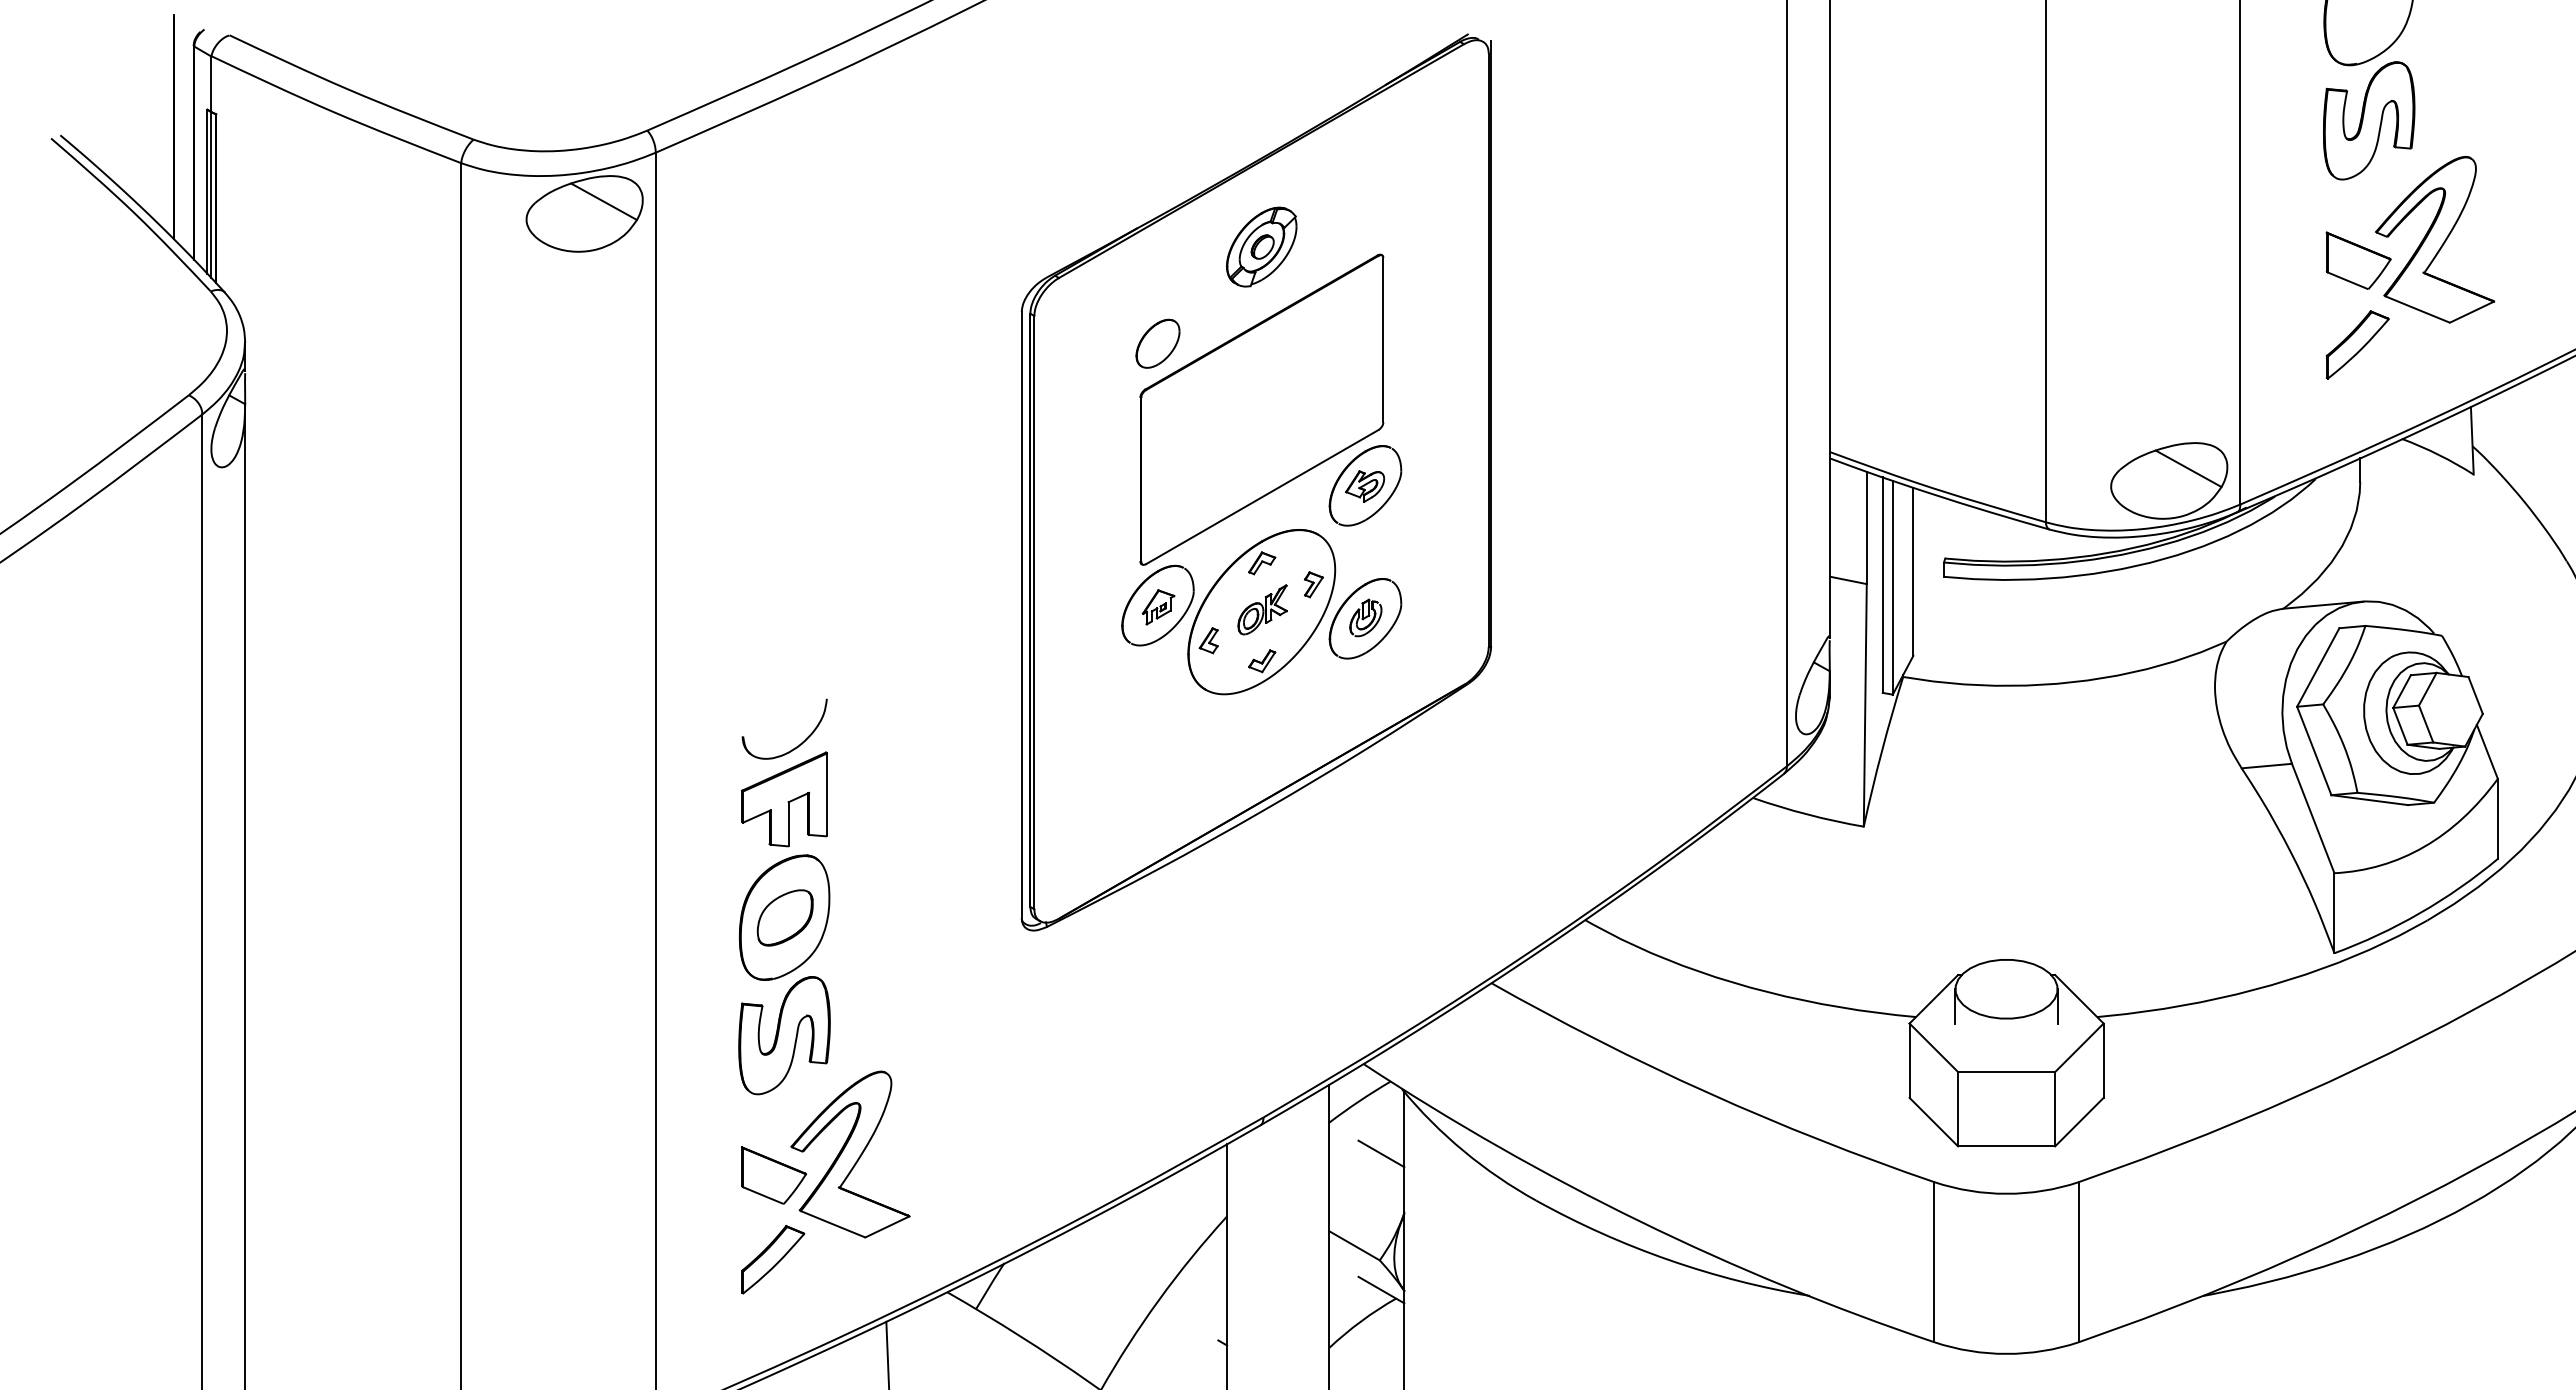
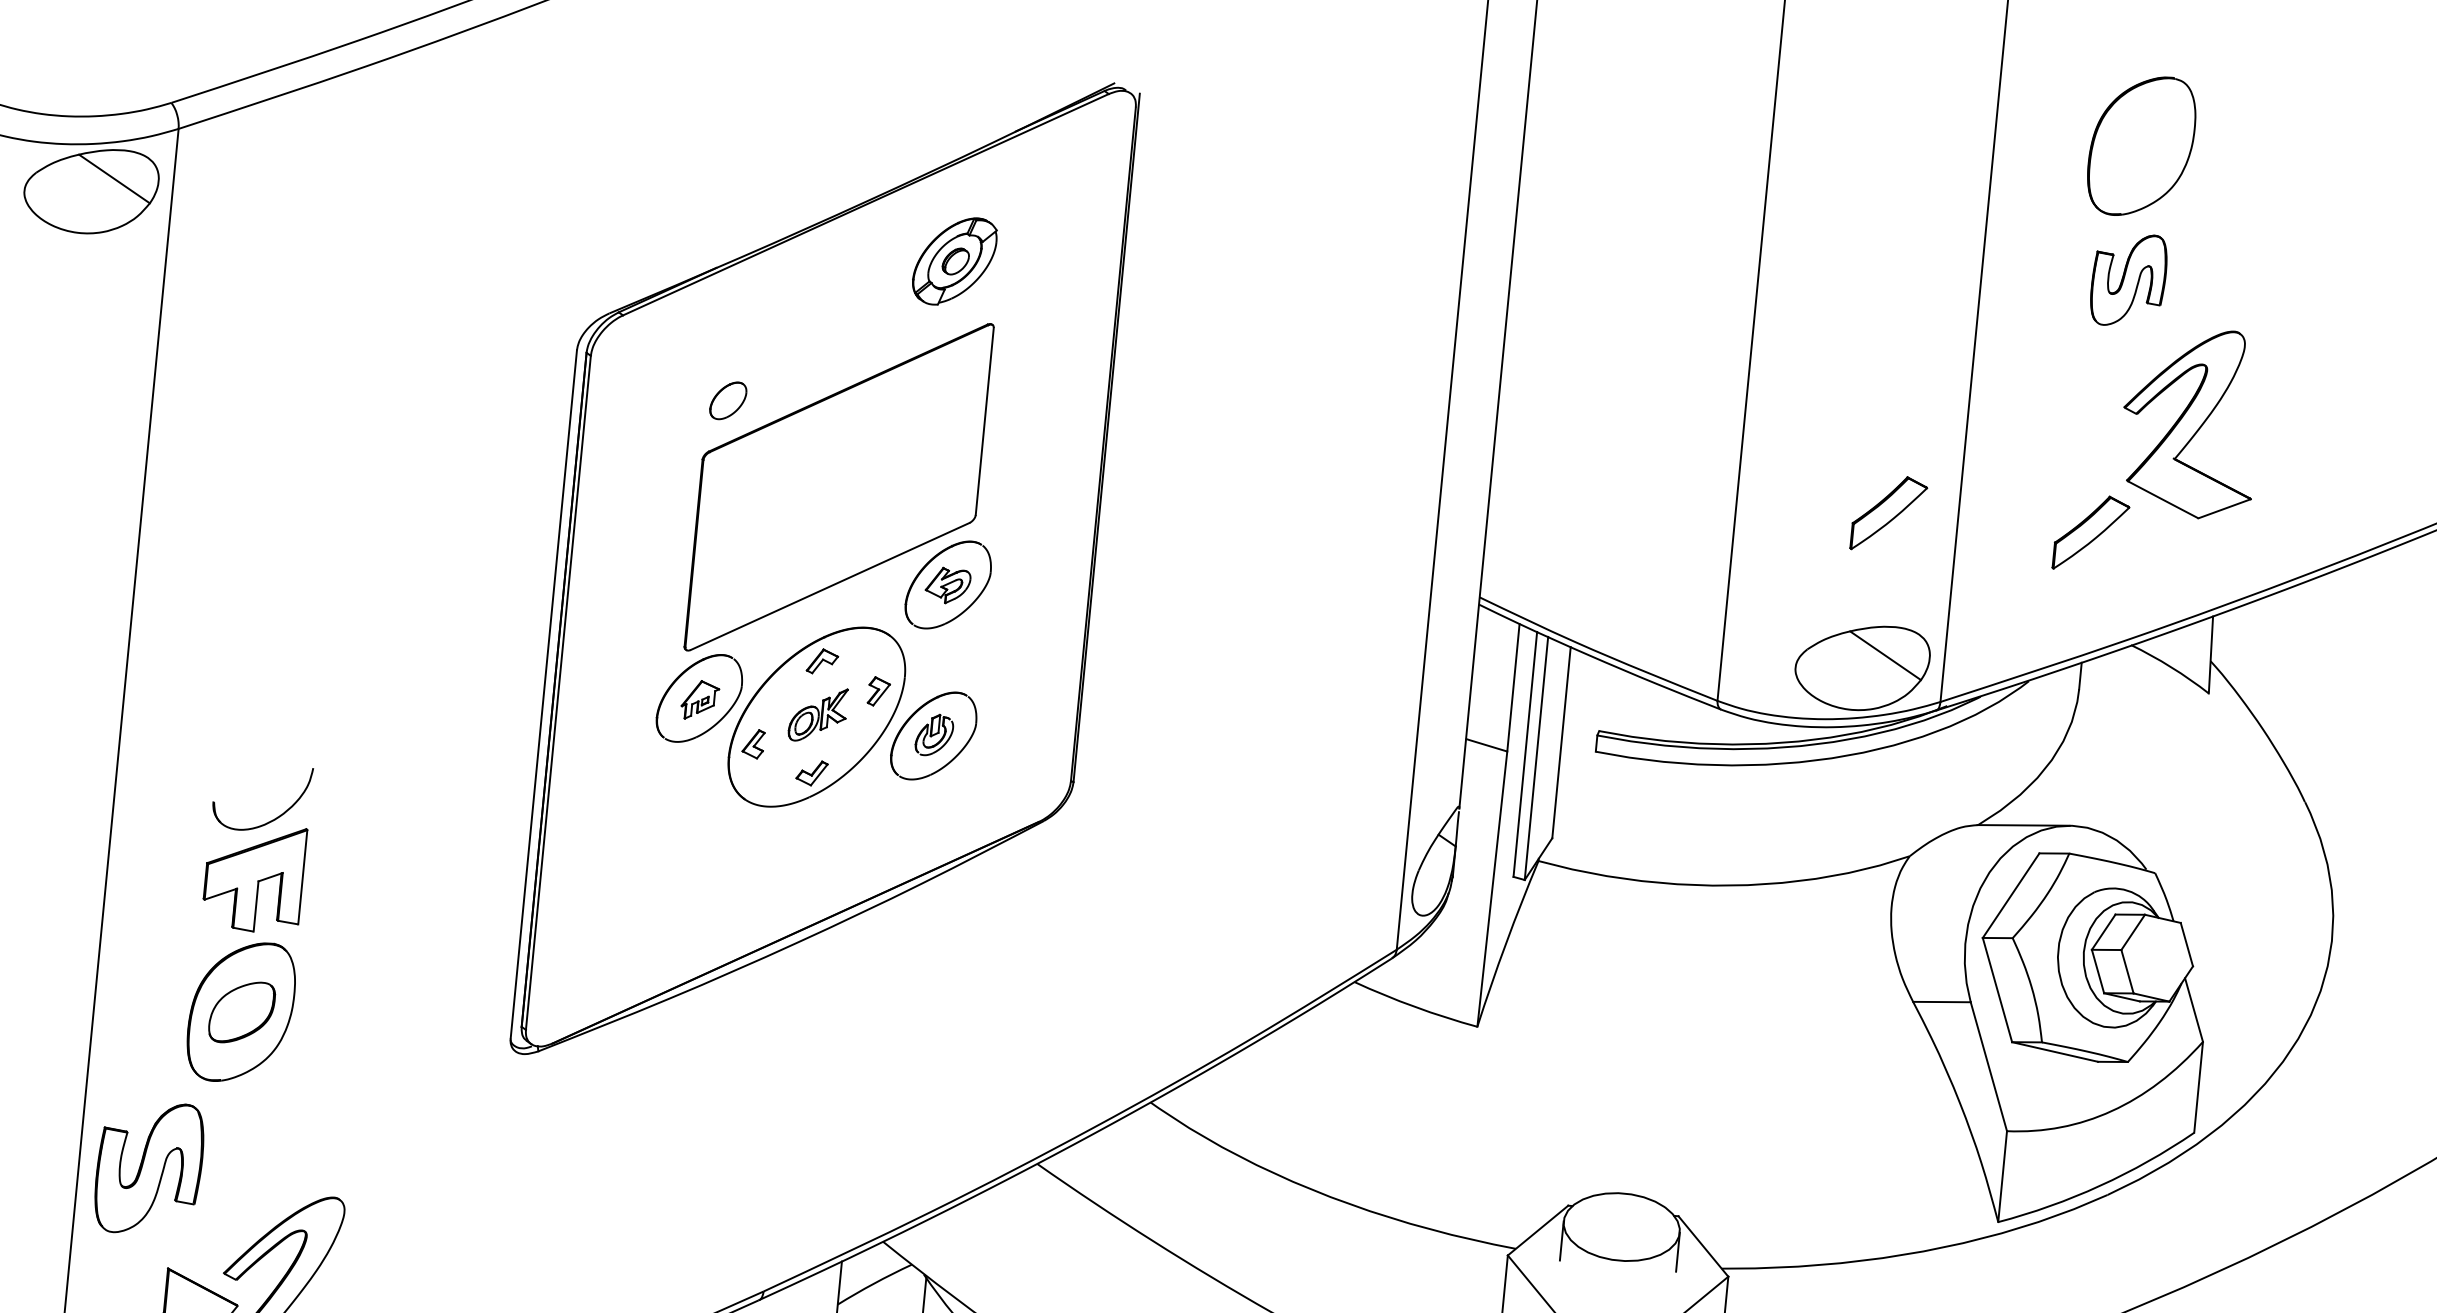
part: (2369, 120) -> (2129, 279), size x0.7
part: (1261, 246) -> (954, 260), moved
part: (2358, 260) -> (2101, 437), removed
part: (1157, 343) -> (727, 400), size x0.7
part: (2179, 344) -> (1888, 513), added
part: (784, 1035) -> (149, 1168), moved

